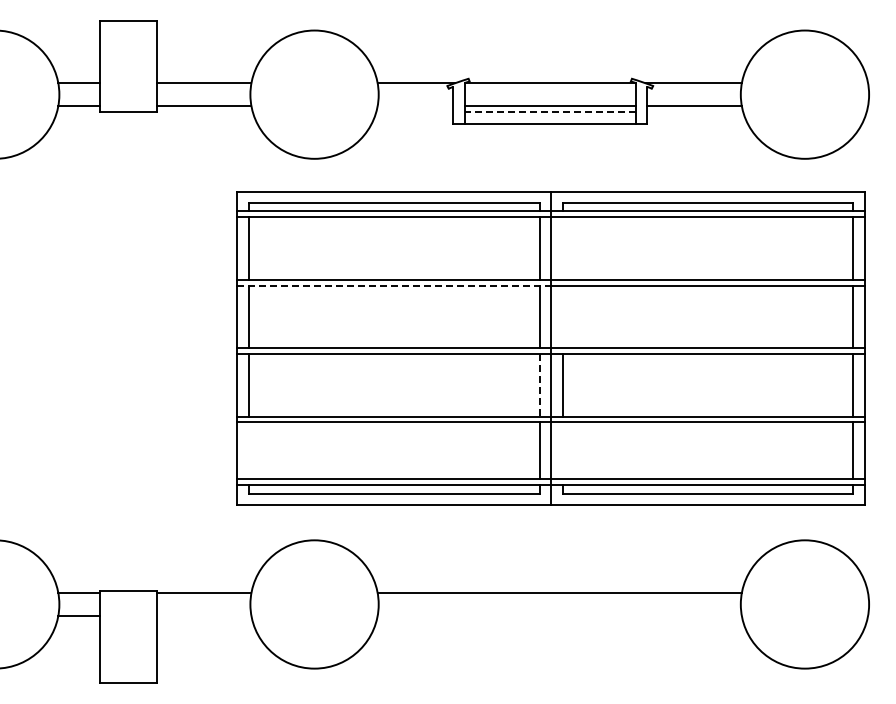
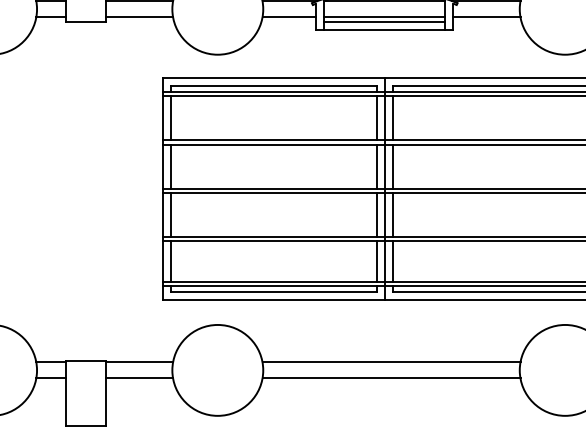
line: (415, 106) -> (289, 17), added
line: (550, 112) -> (384, 21), dashed -> solid
line: (562, 248) -> (393, 118), added
line: (394, 285) -> (274, 144), dashed -> solid
line: (562, 316) -> (393, 166), added
line: (539, 385) -> (377, 215), dashed -> solid
line: (248, 450) -> (171, 261), added
line: (562, 450) -> (393, 261), added
line: (204, 615) -> (139, 378), added
line: (559, 615) -> (391, 378), added

